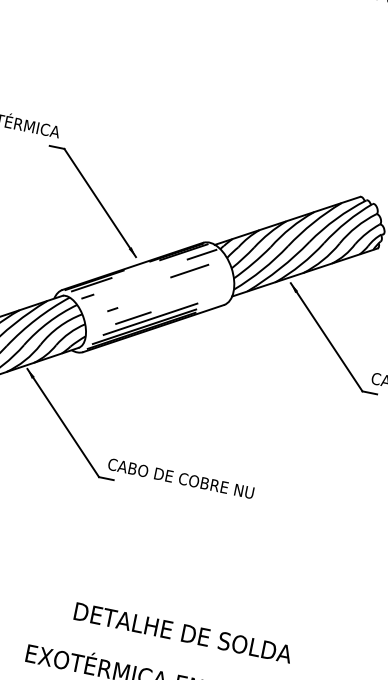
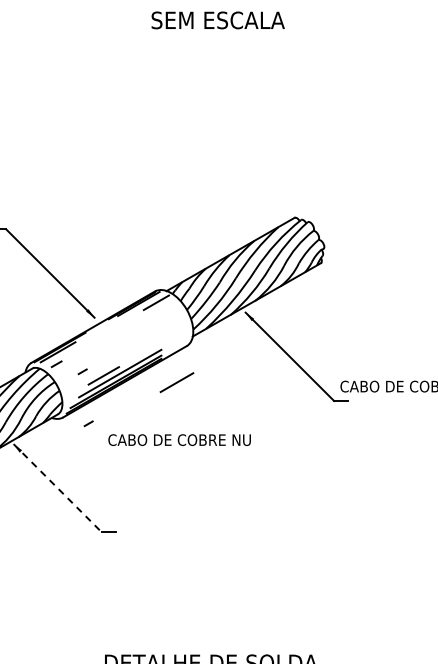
line: (189, 270) -> (176, 382), moved
line: (107, 363) -> (88, 423), added
line: (63, 423) -> (58, 488), solid -> dashed
text: (181, 477) -> (179, 439), moved

